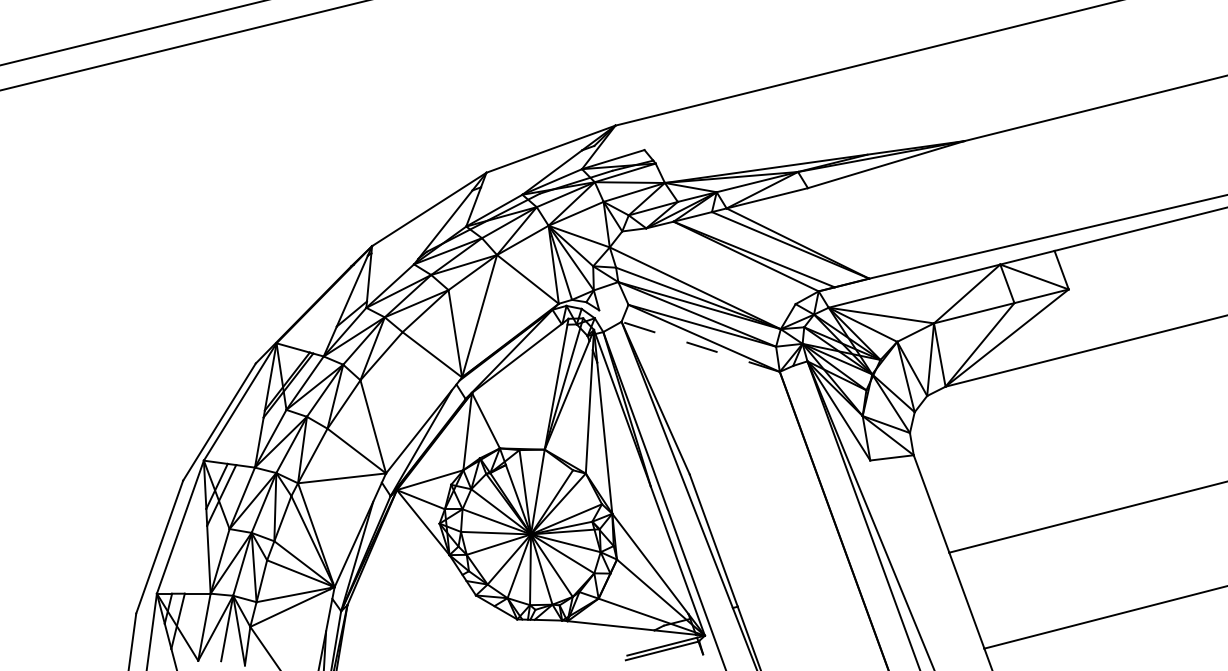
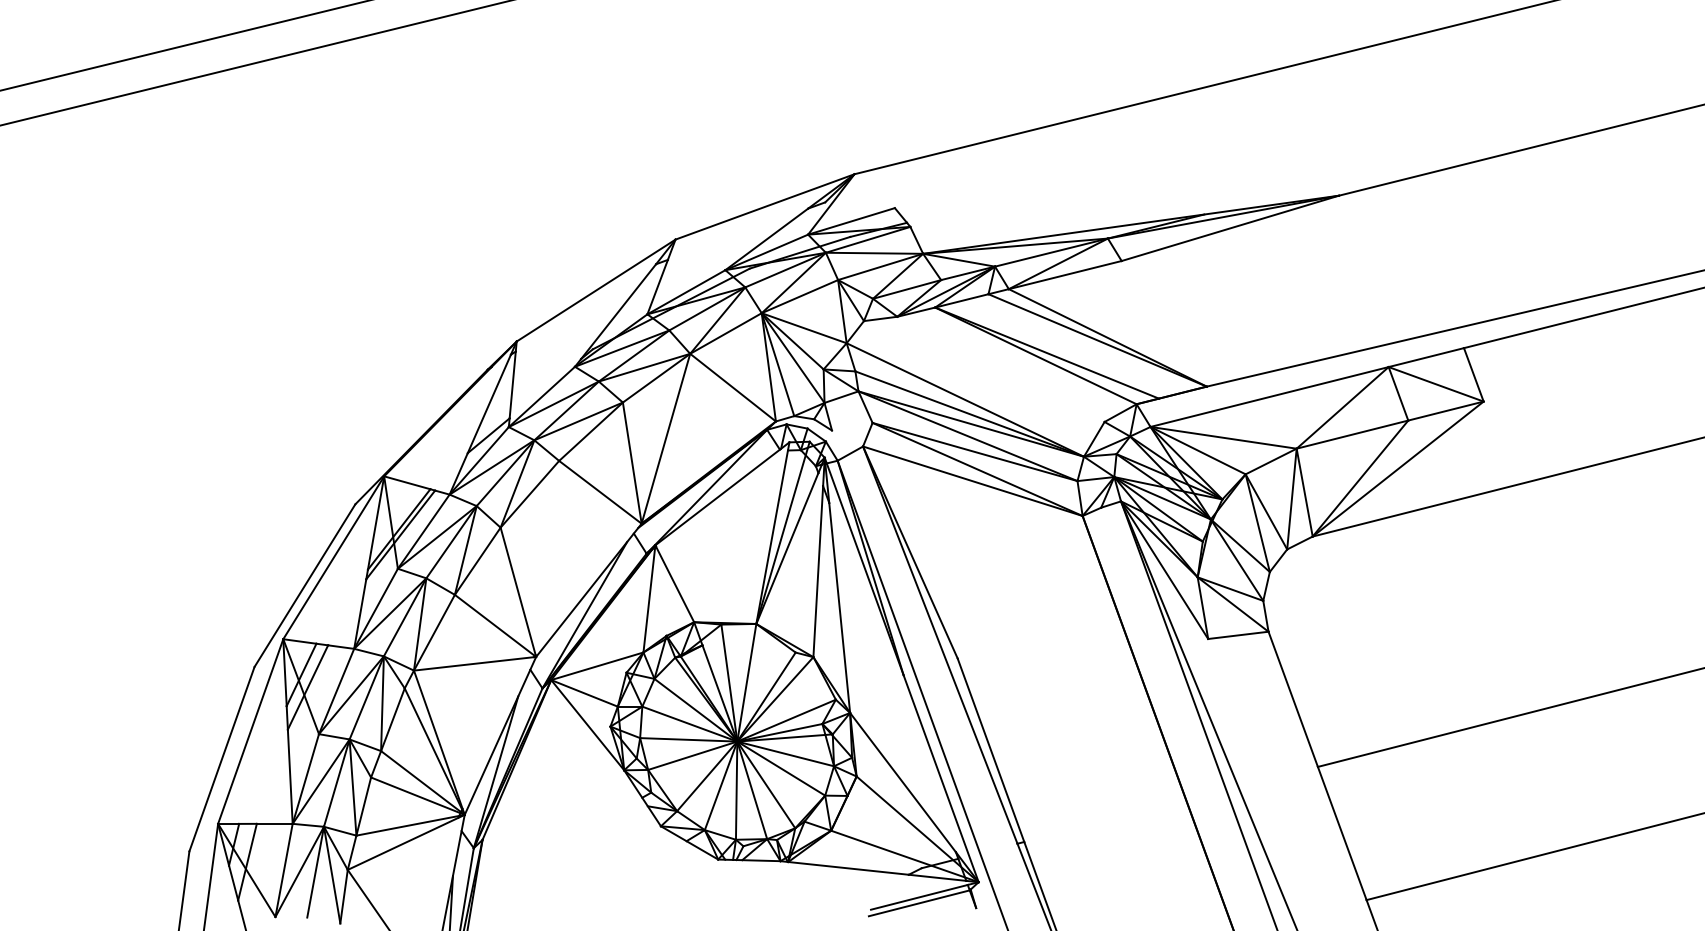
line: (700, 347) -> (972, 481), dashed -> solid

